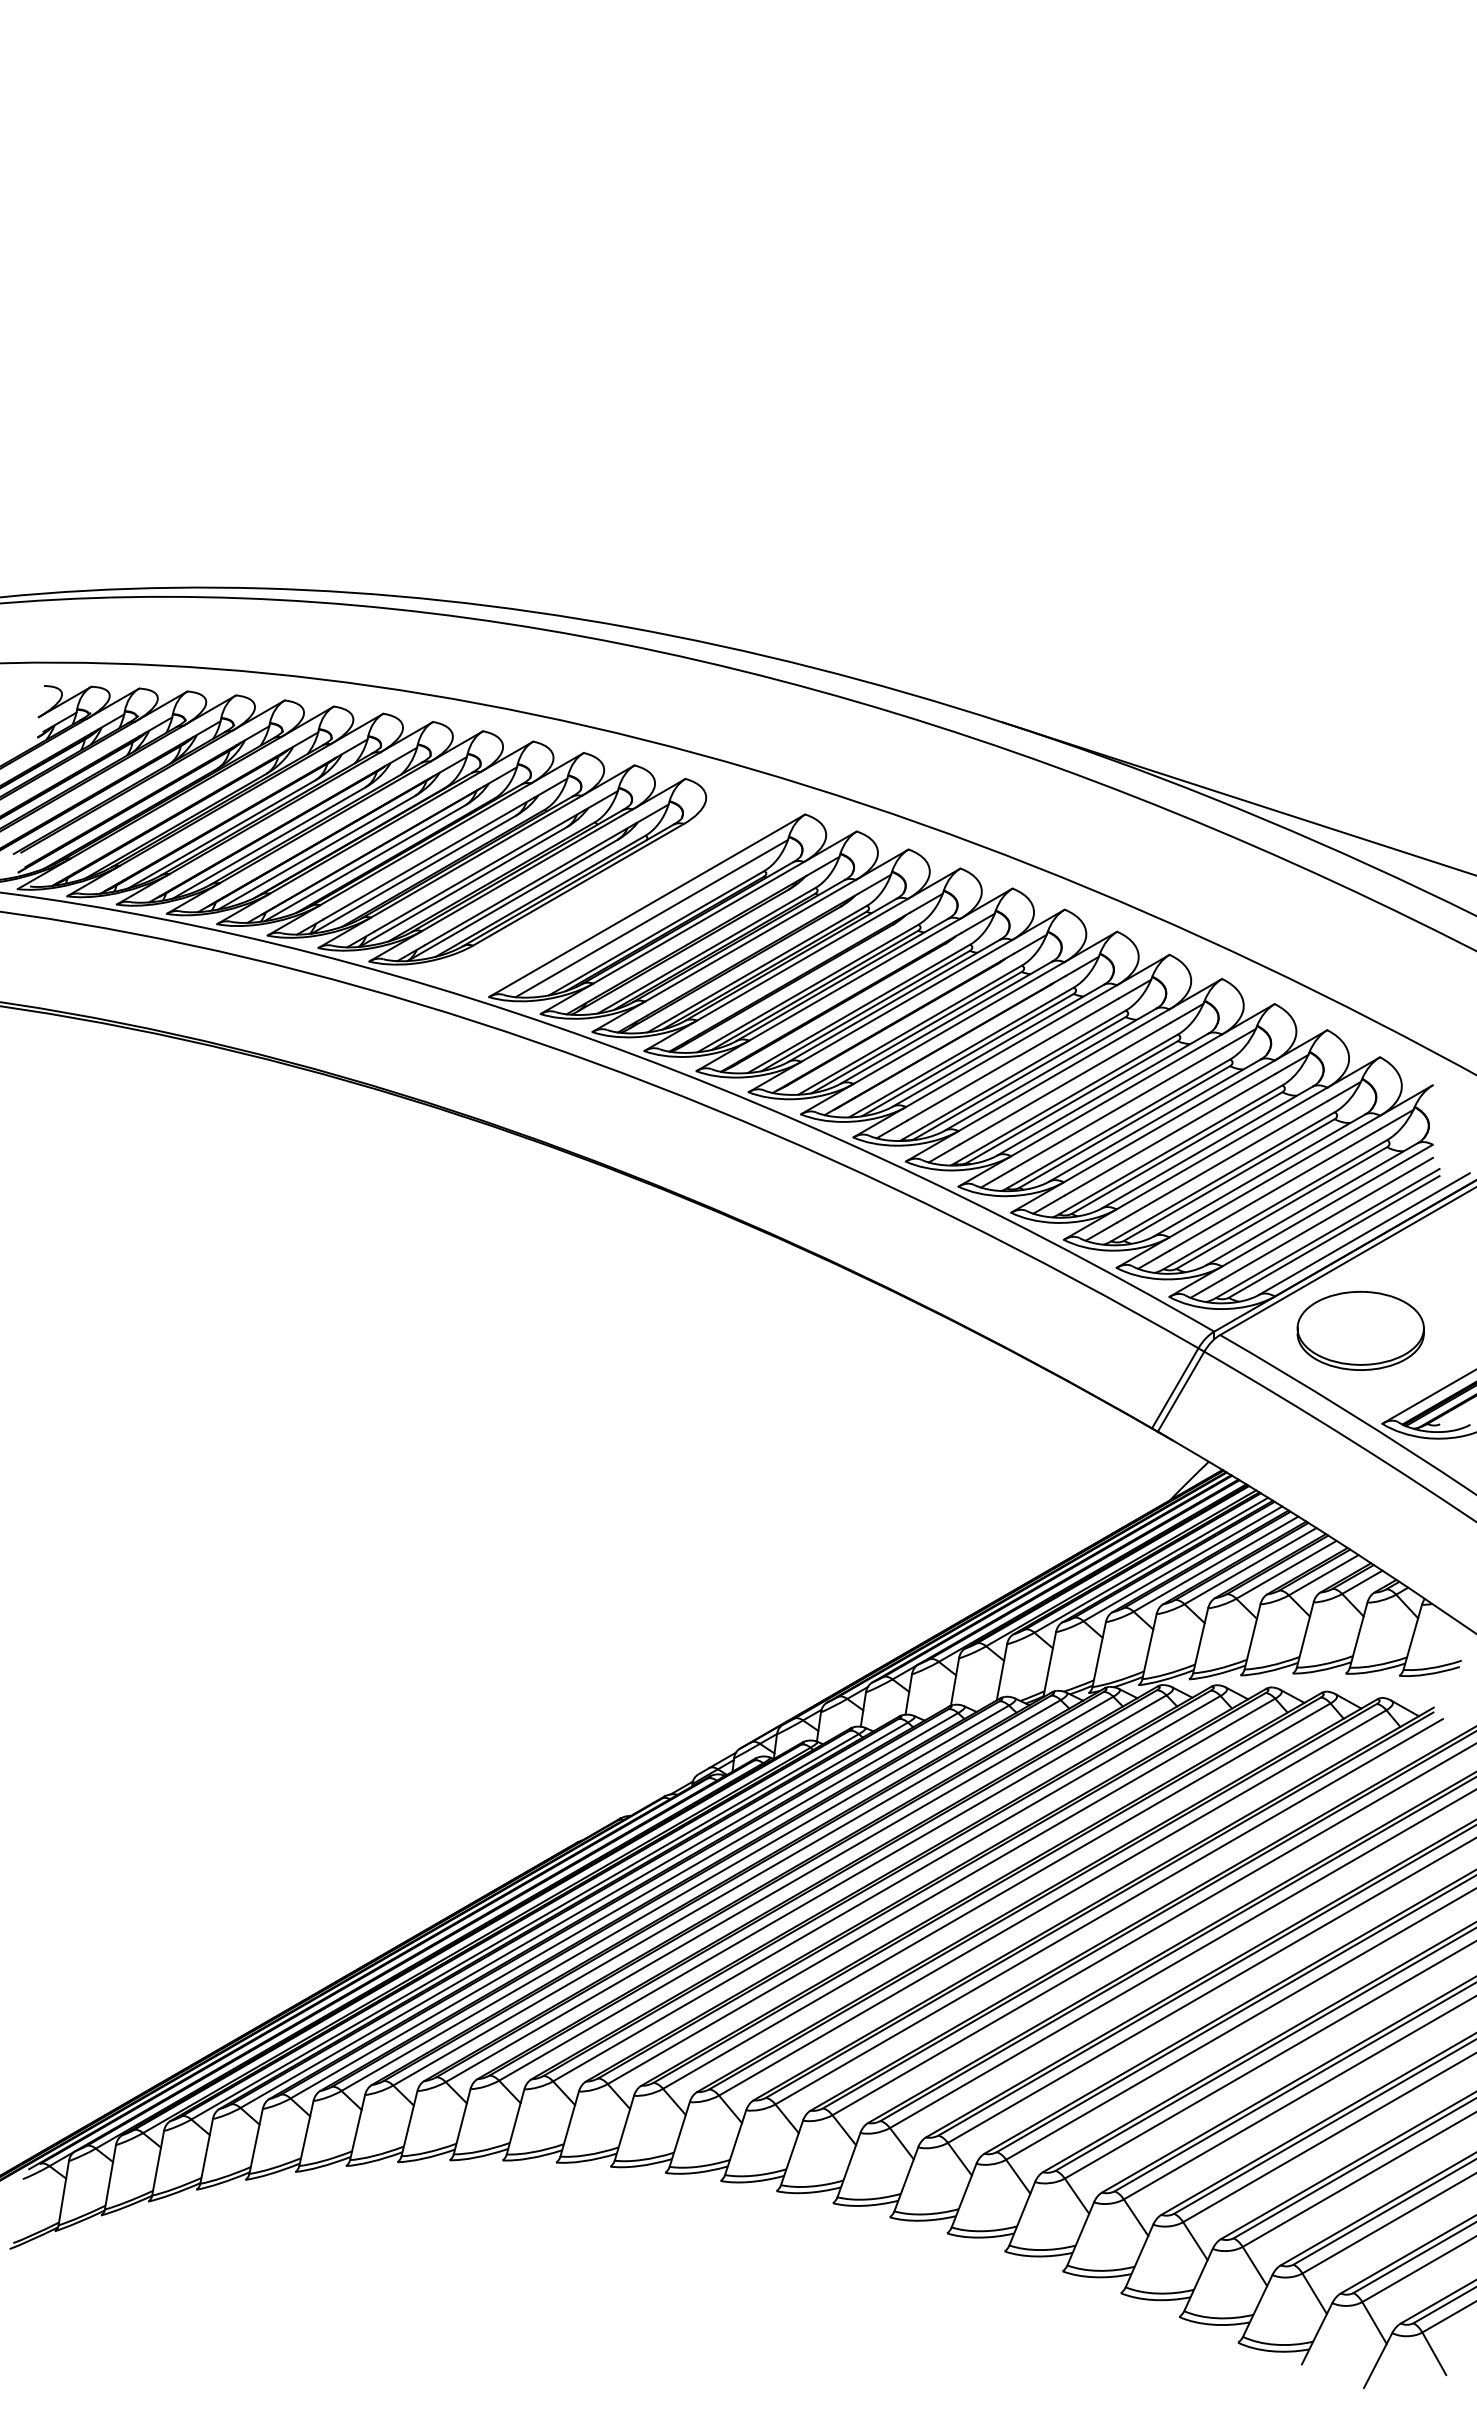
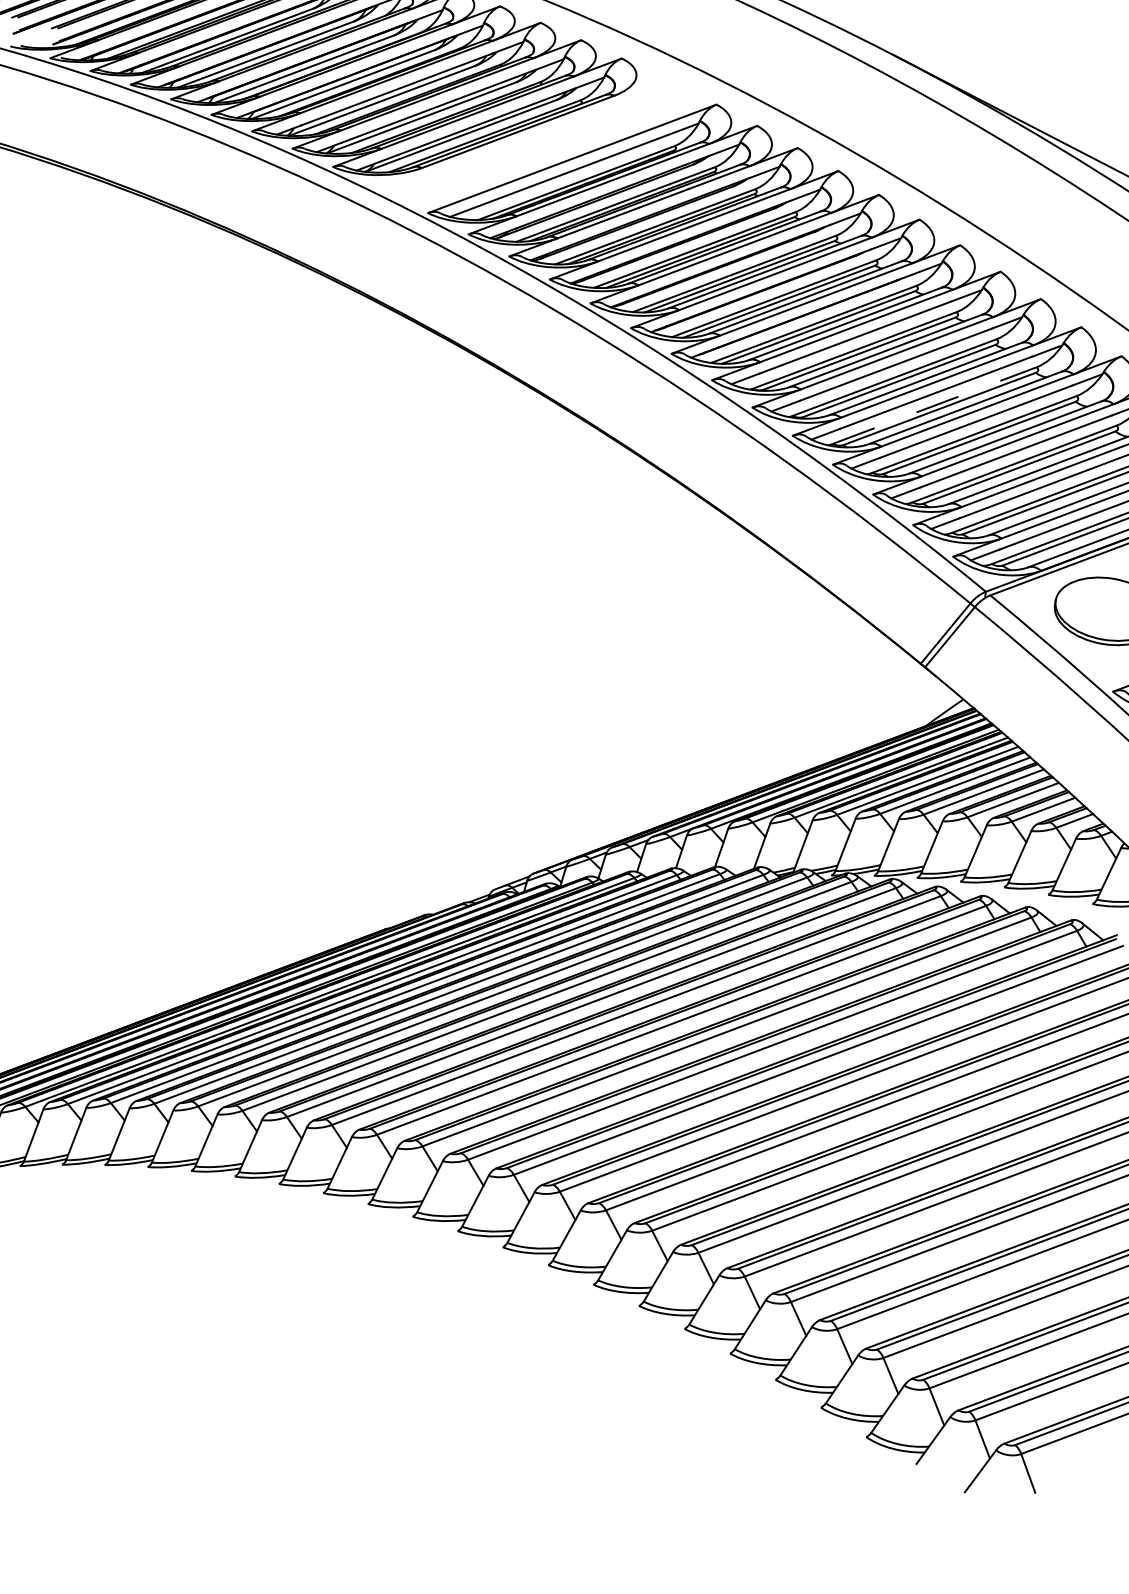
line: (1118, 1123) -> (934, 405), solid -> dashed

